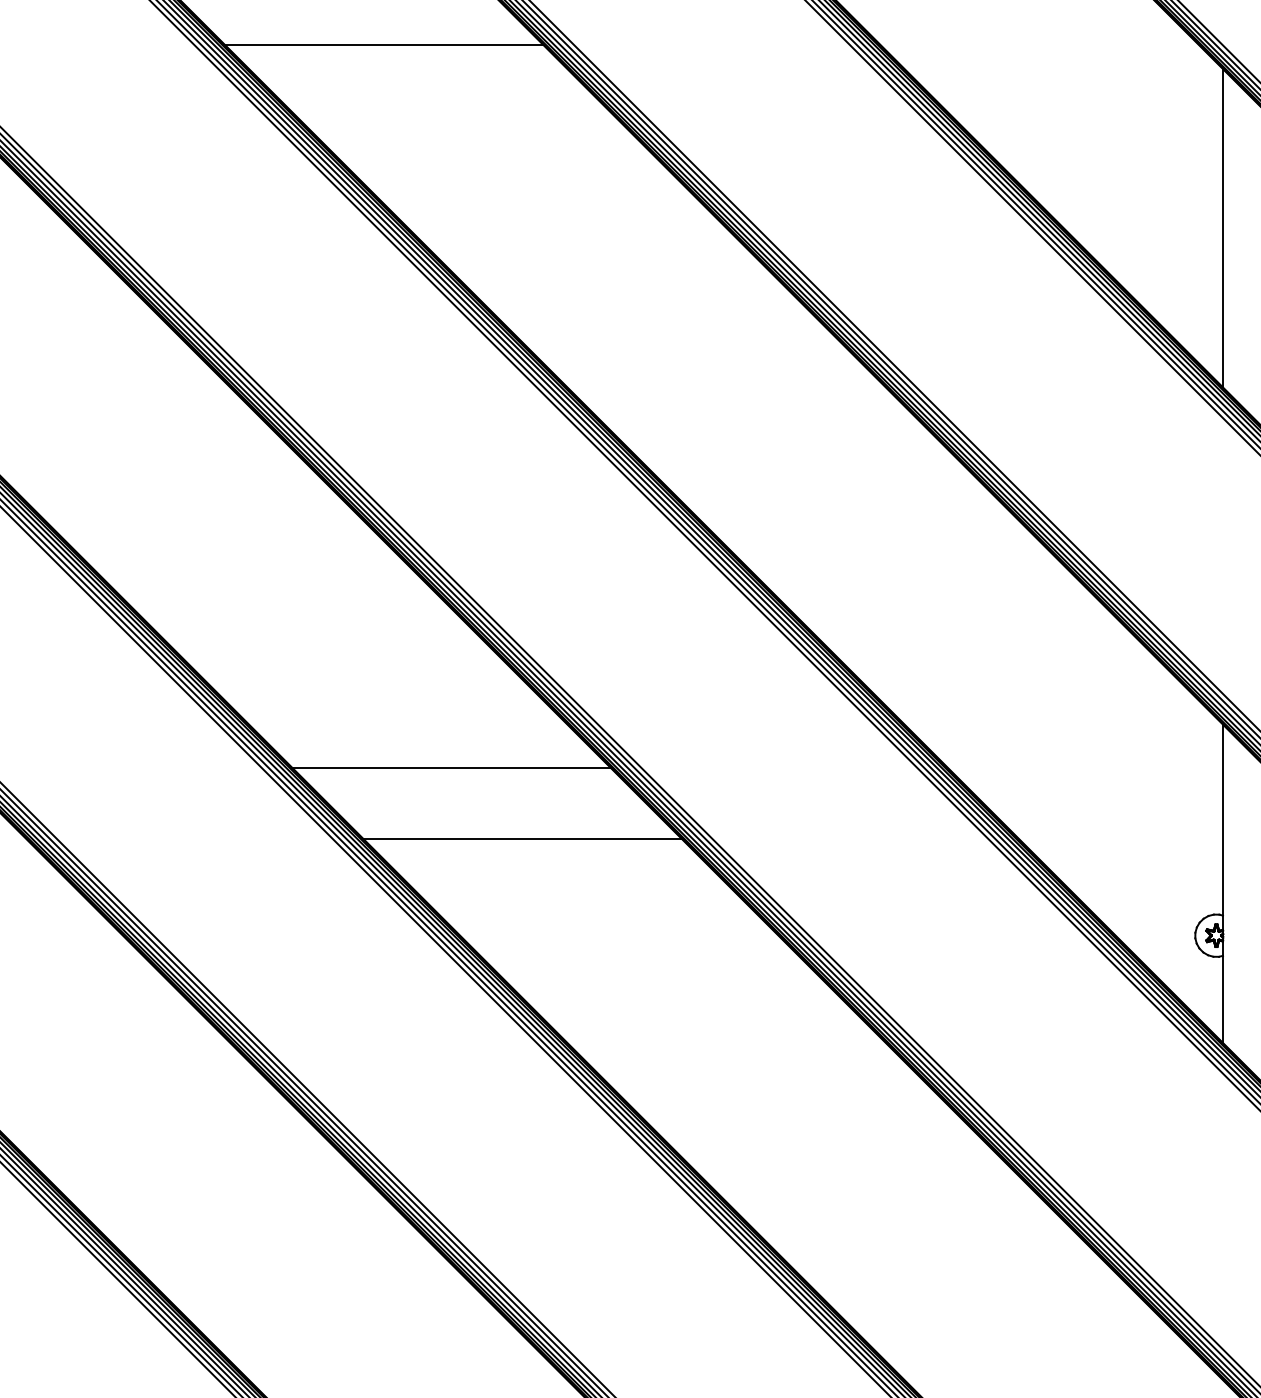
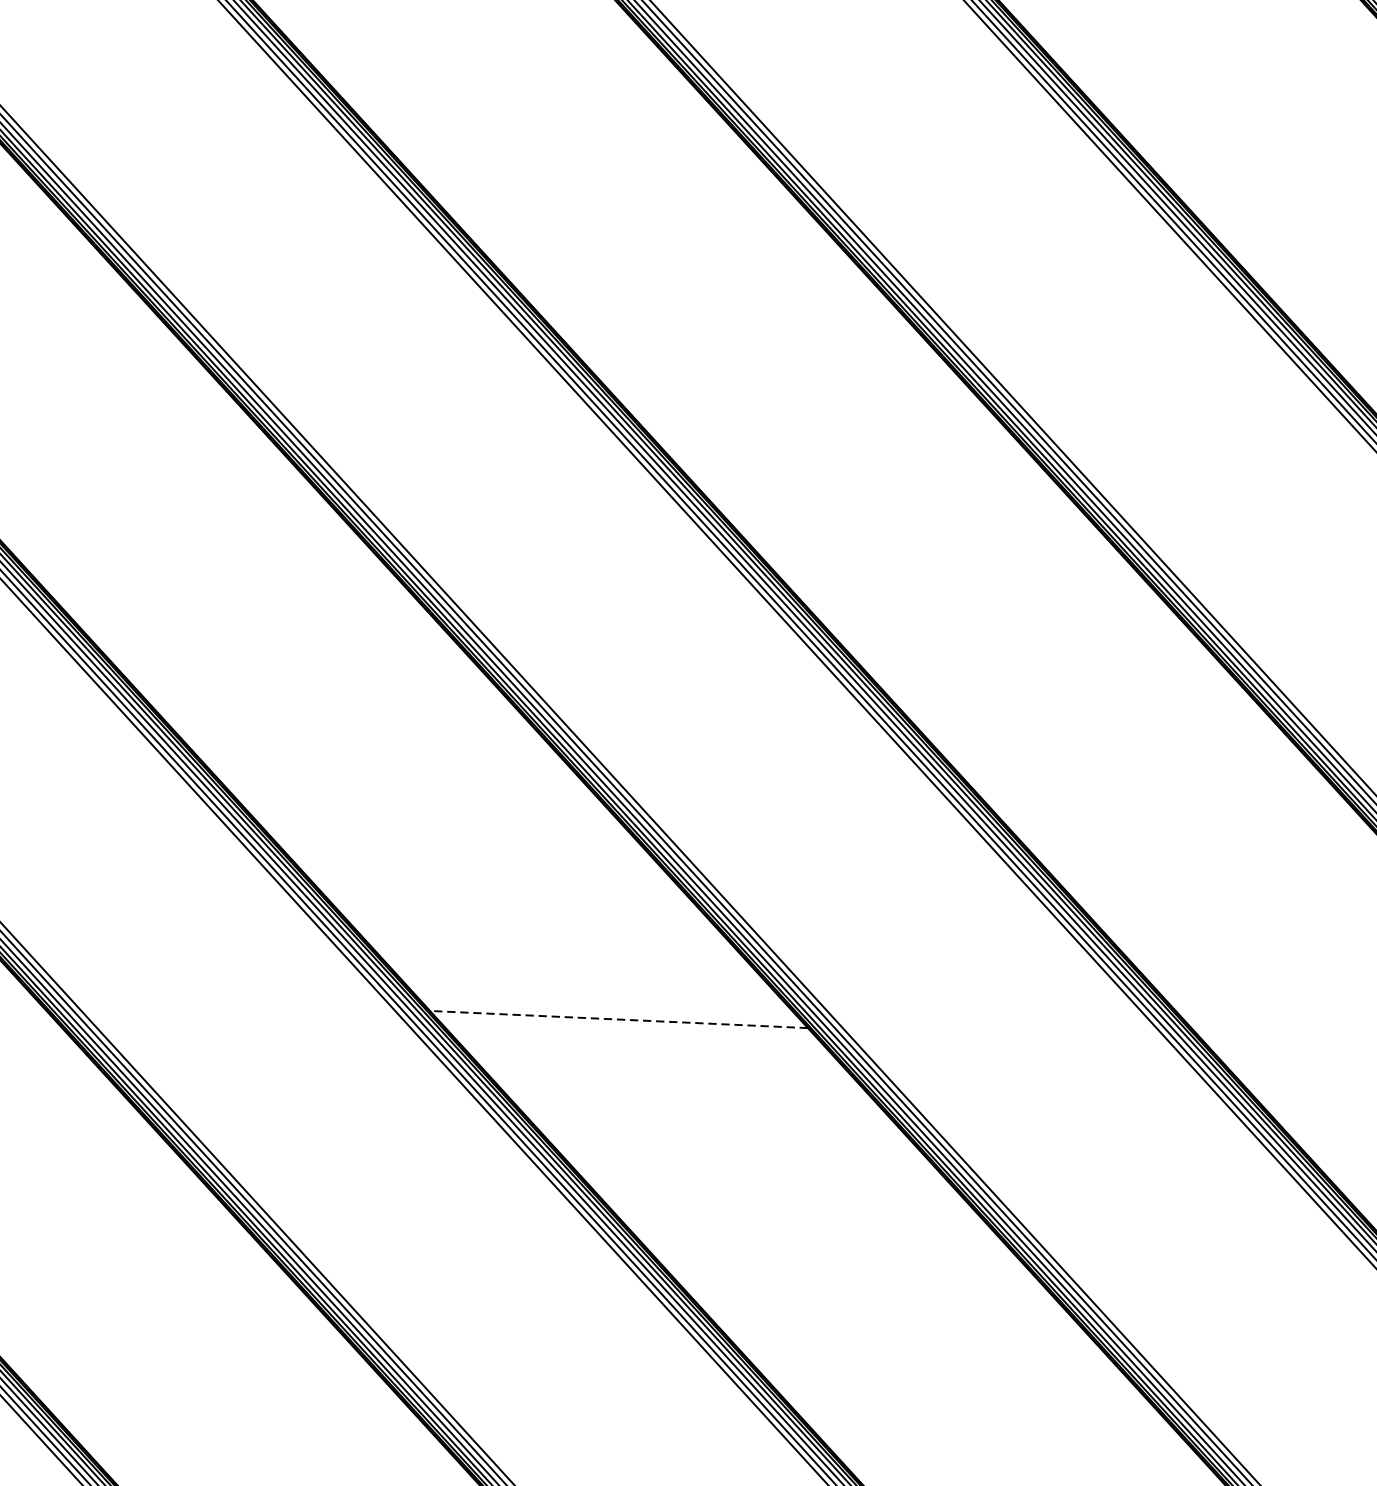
line: (383, 44) -> (577, 157), removed
line: (450, 767) -> (618, 1019), solid -> dashed
line: (522, 839) -> (699, 1108), removed

